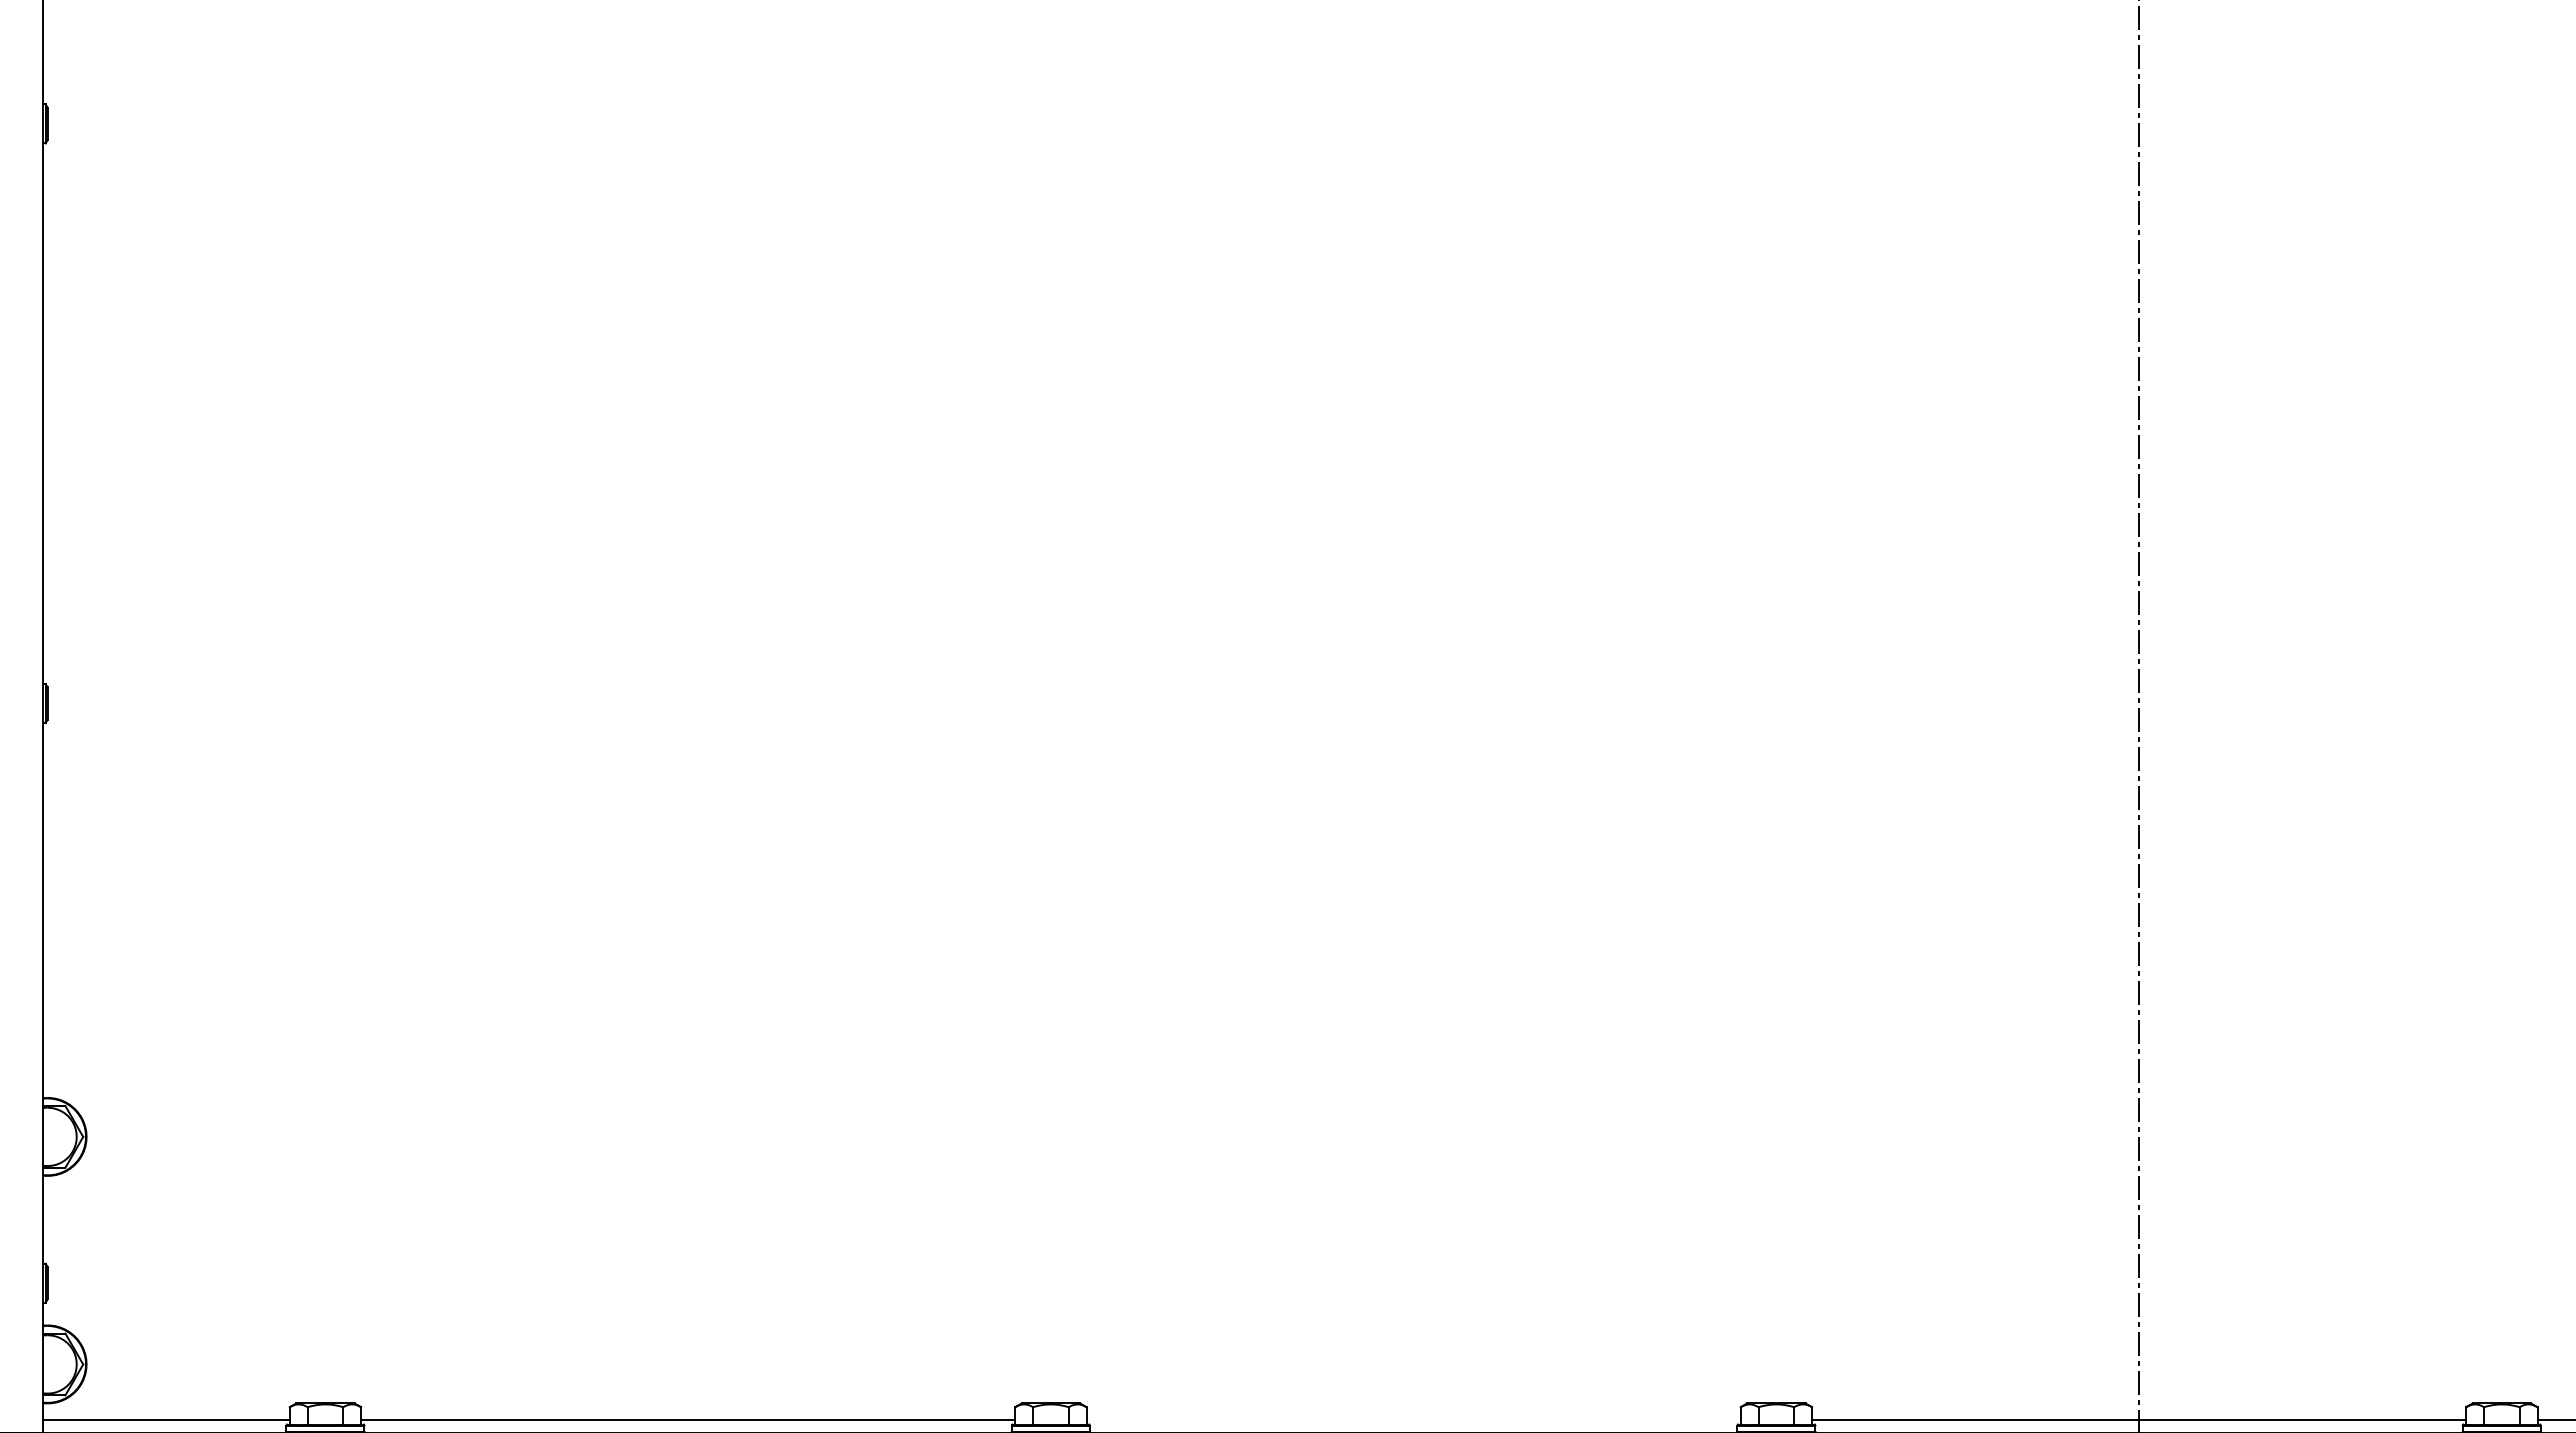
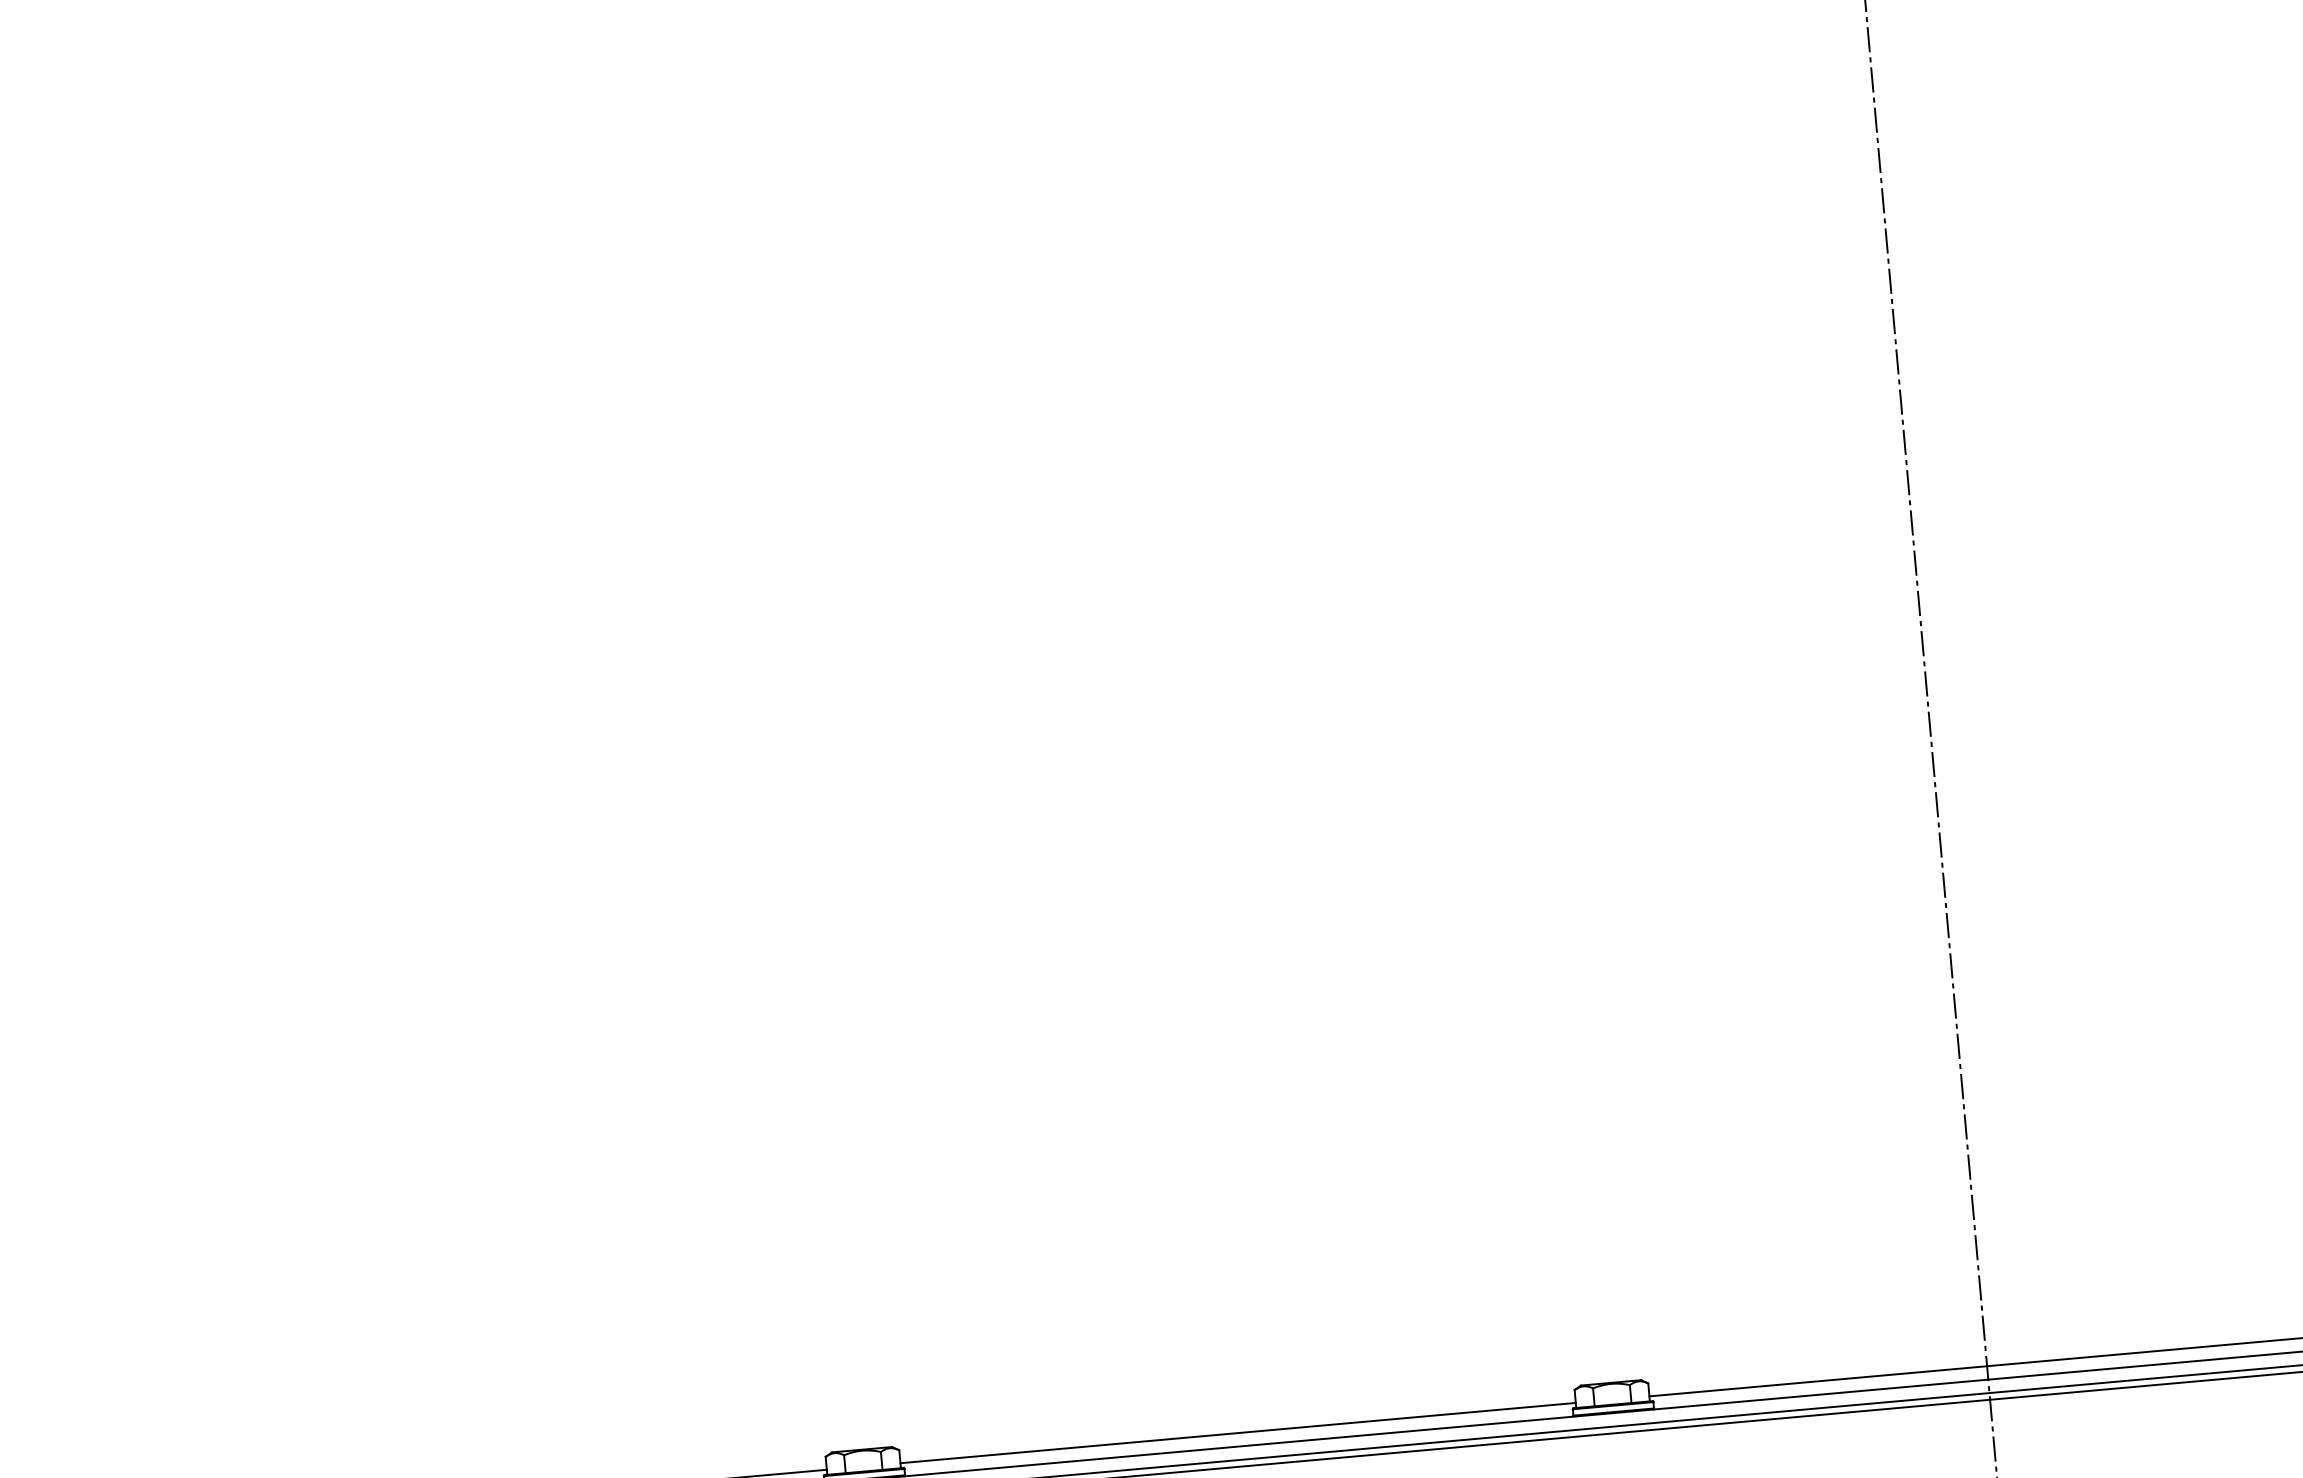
line: (1413, 1419) -> (1237, 1432), added

